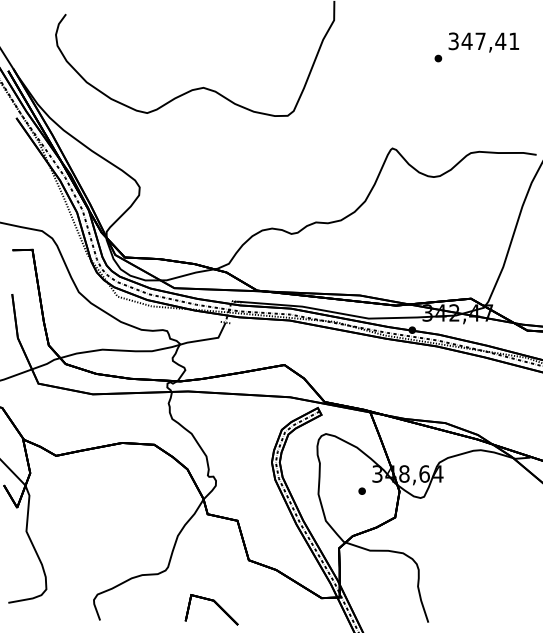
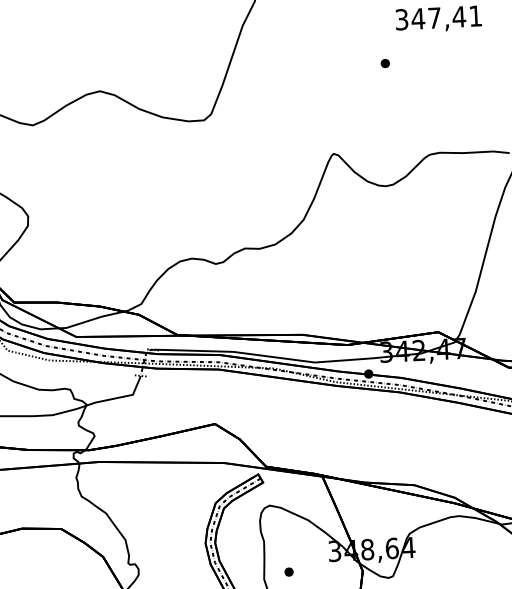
part: (438, 58) -> (385, 63), moved
part: (361, 490) -> (288, 571), moved

